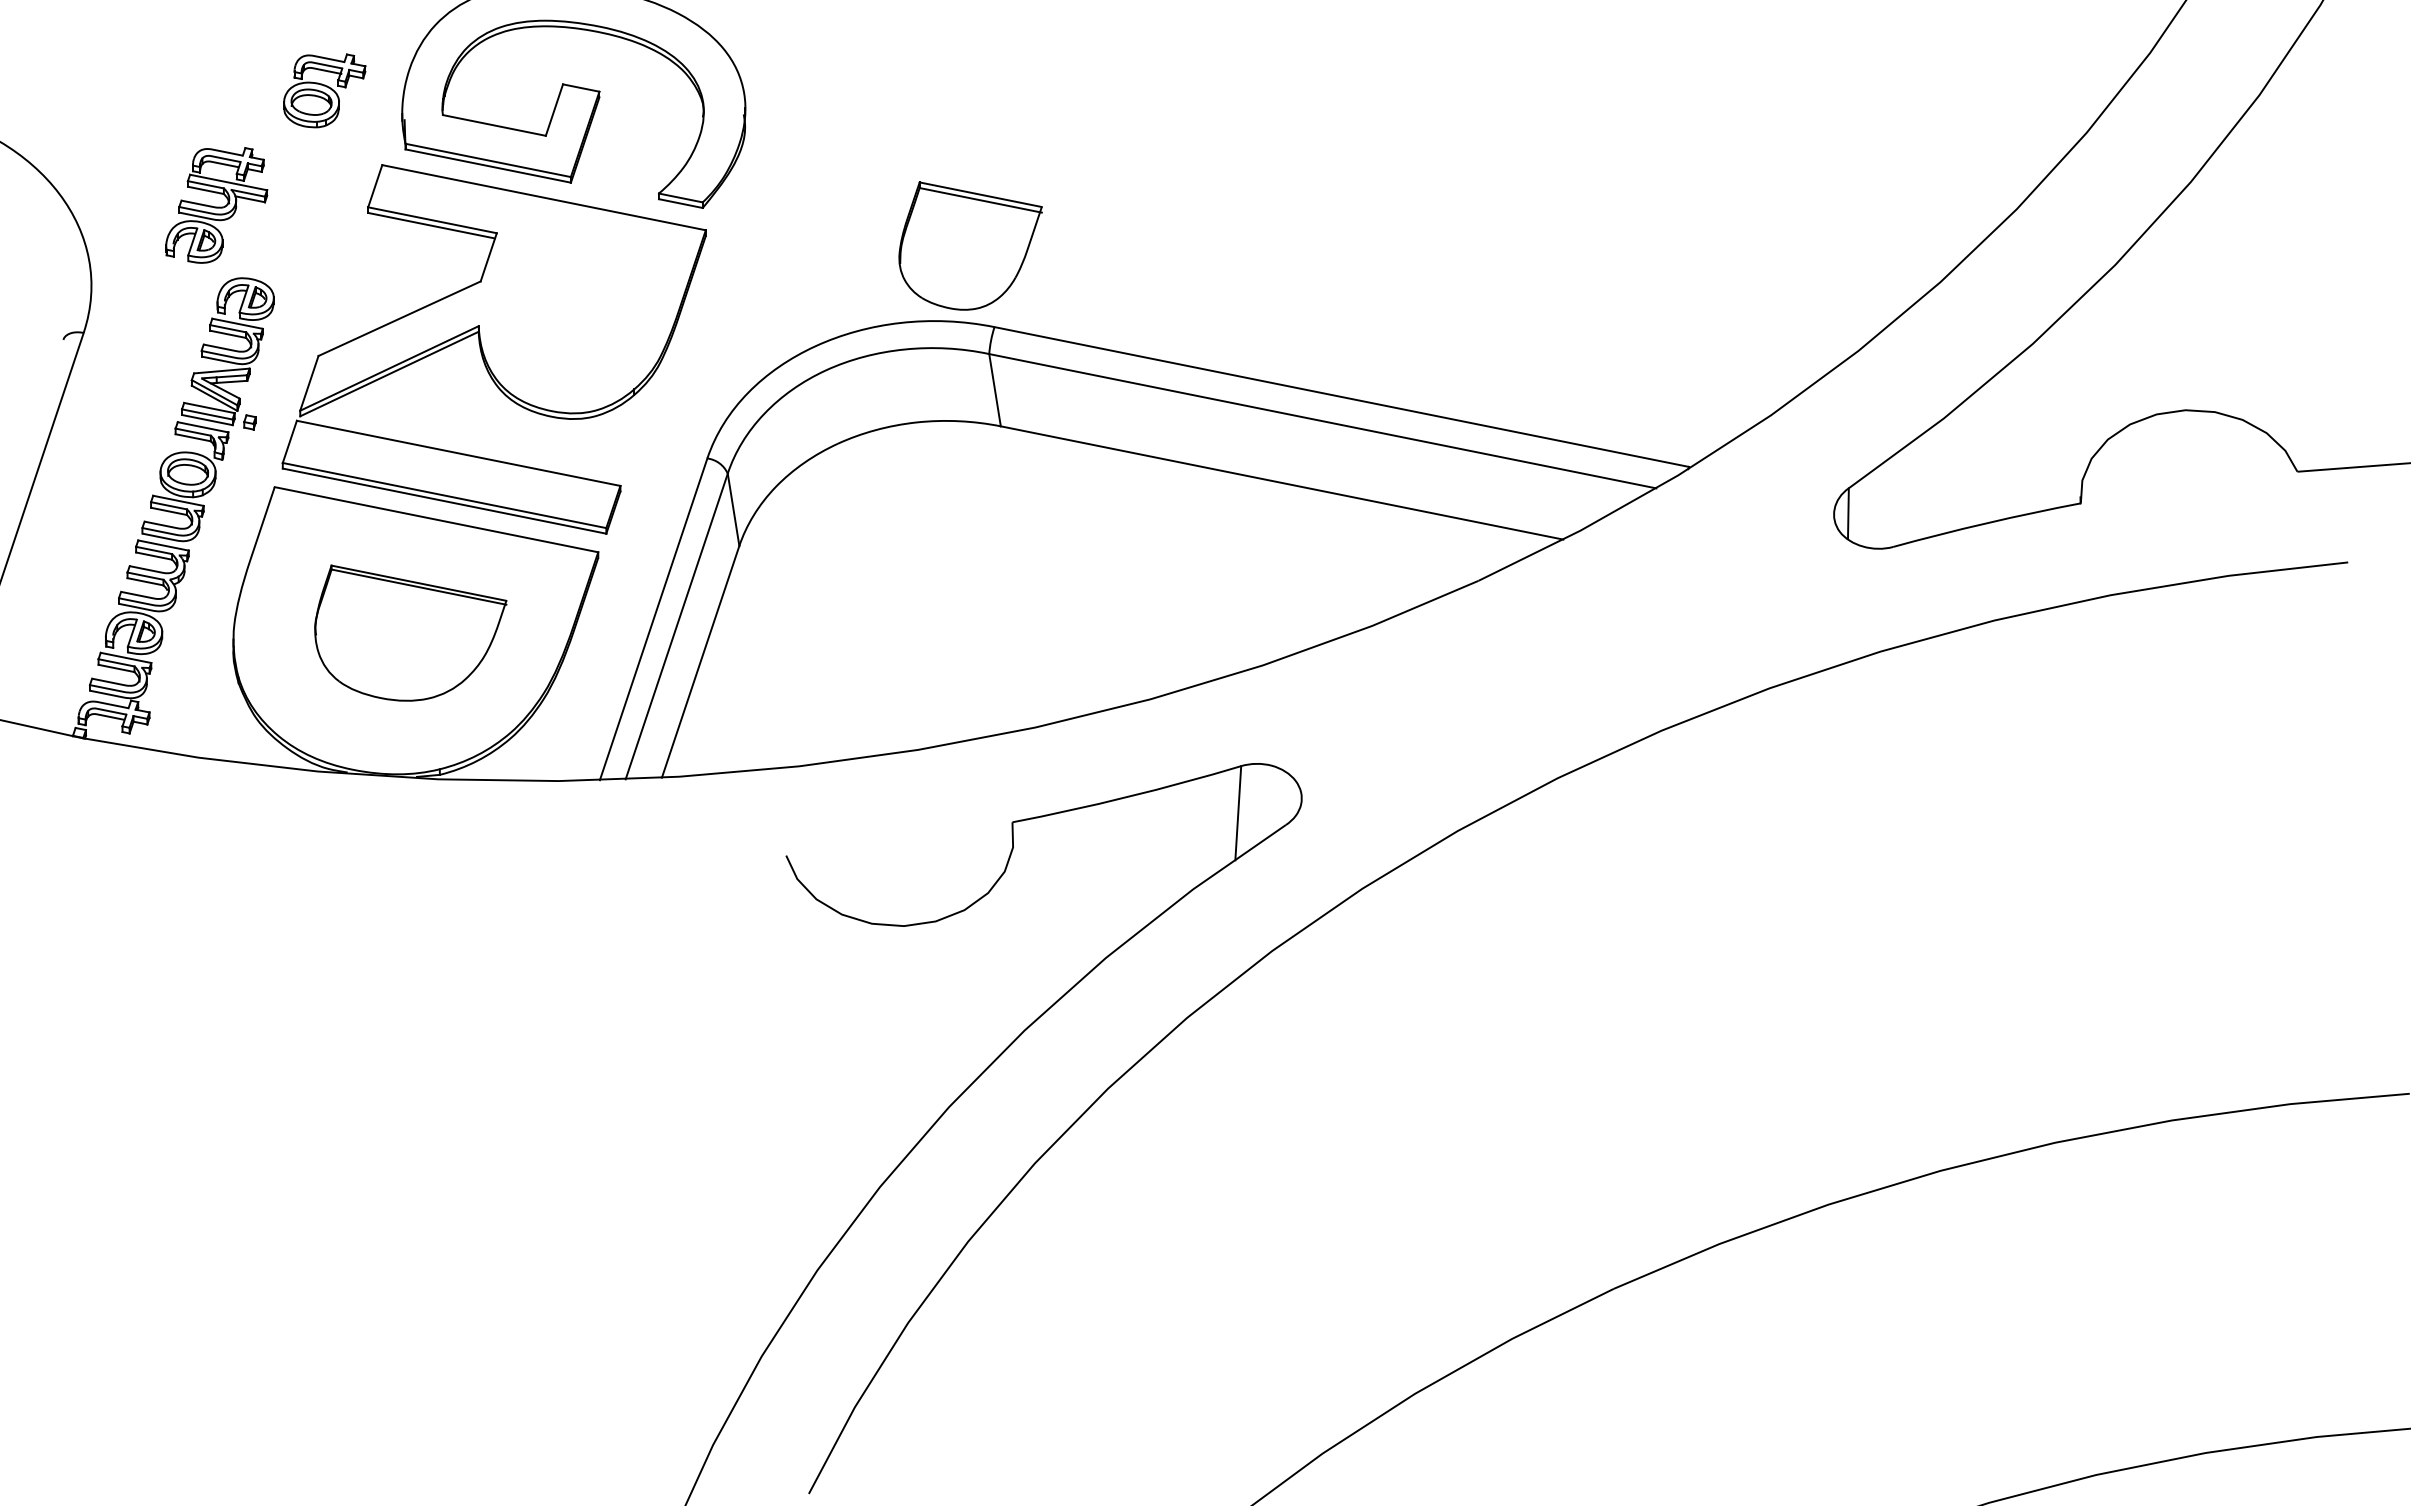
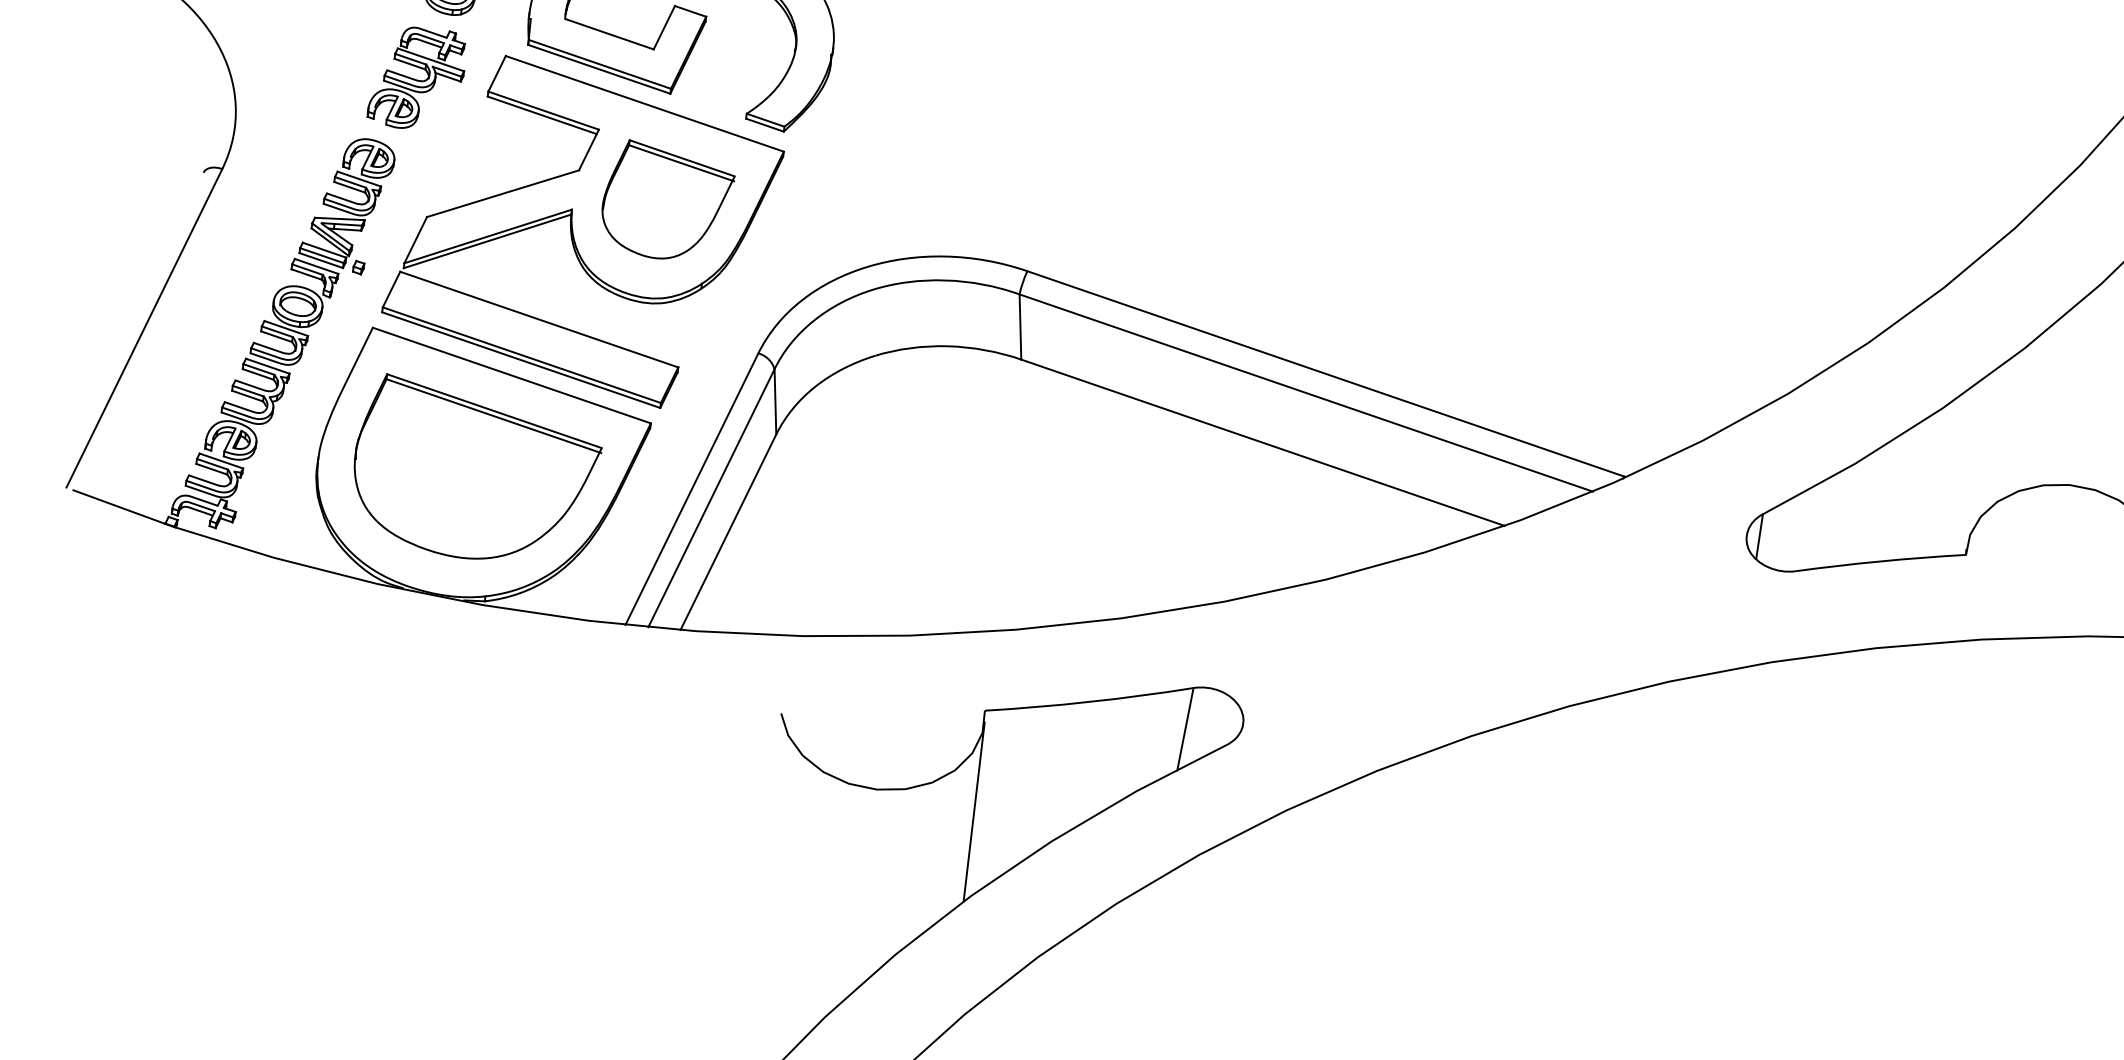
part: (216, 205) -> (417, 78), moved
part: (970, 245) -> (667, 201), moved
part: (410, 632) -> (475, 472), size x1.43
line: (1015, 936) -> (974, 811), added

